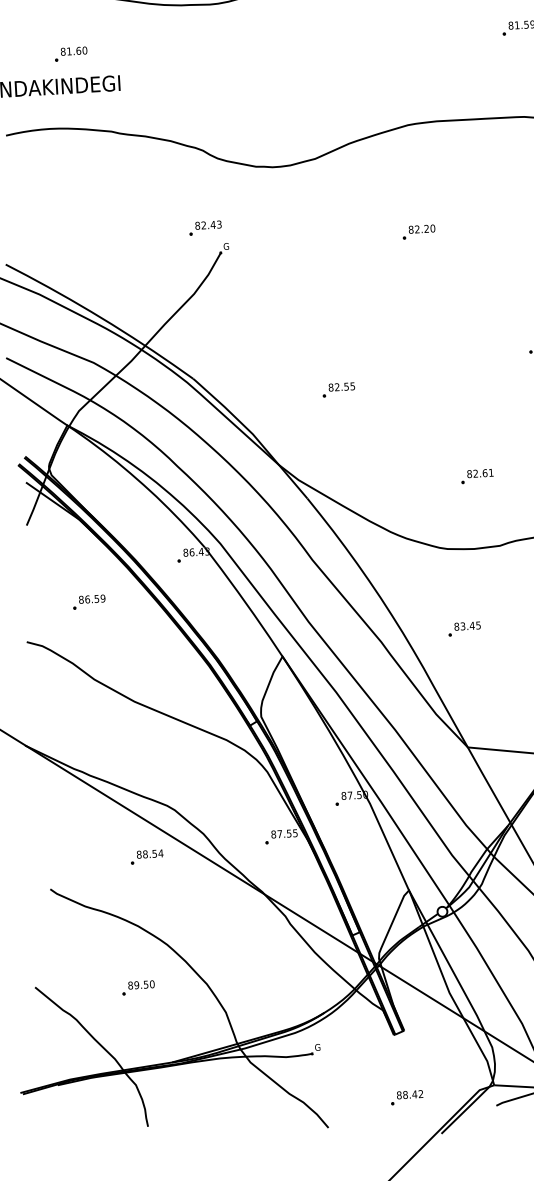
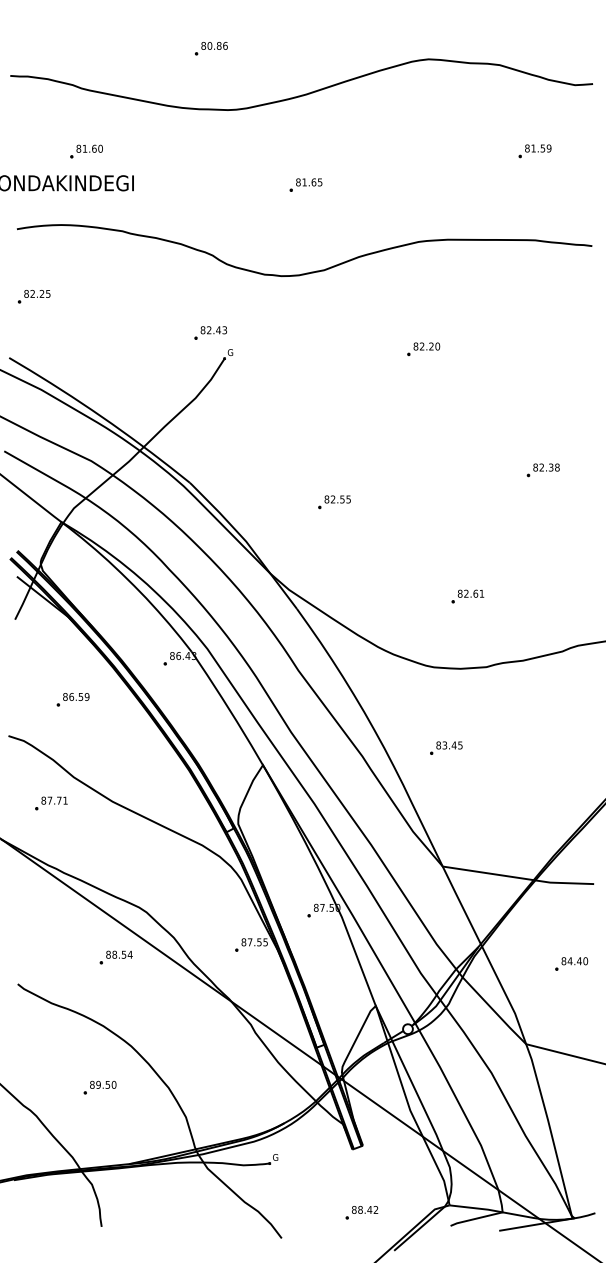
part: (291, 74) -> (305, 184), added
part: (26, 201) -> (33, 296), added
part: (73, 706) -> (51, 803), added

